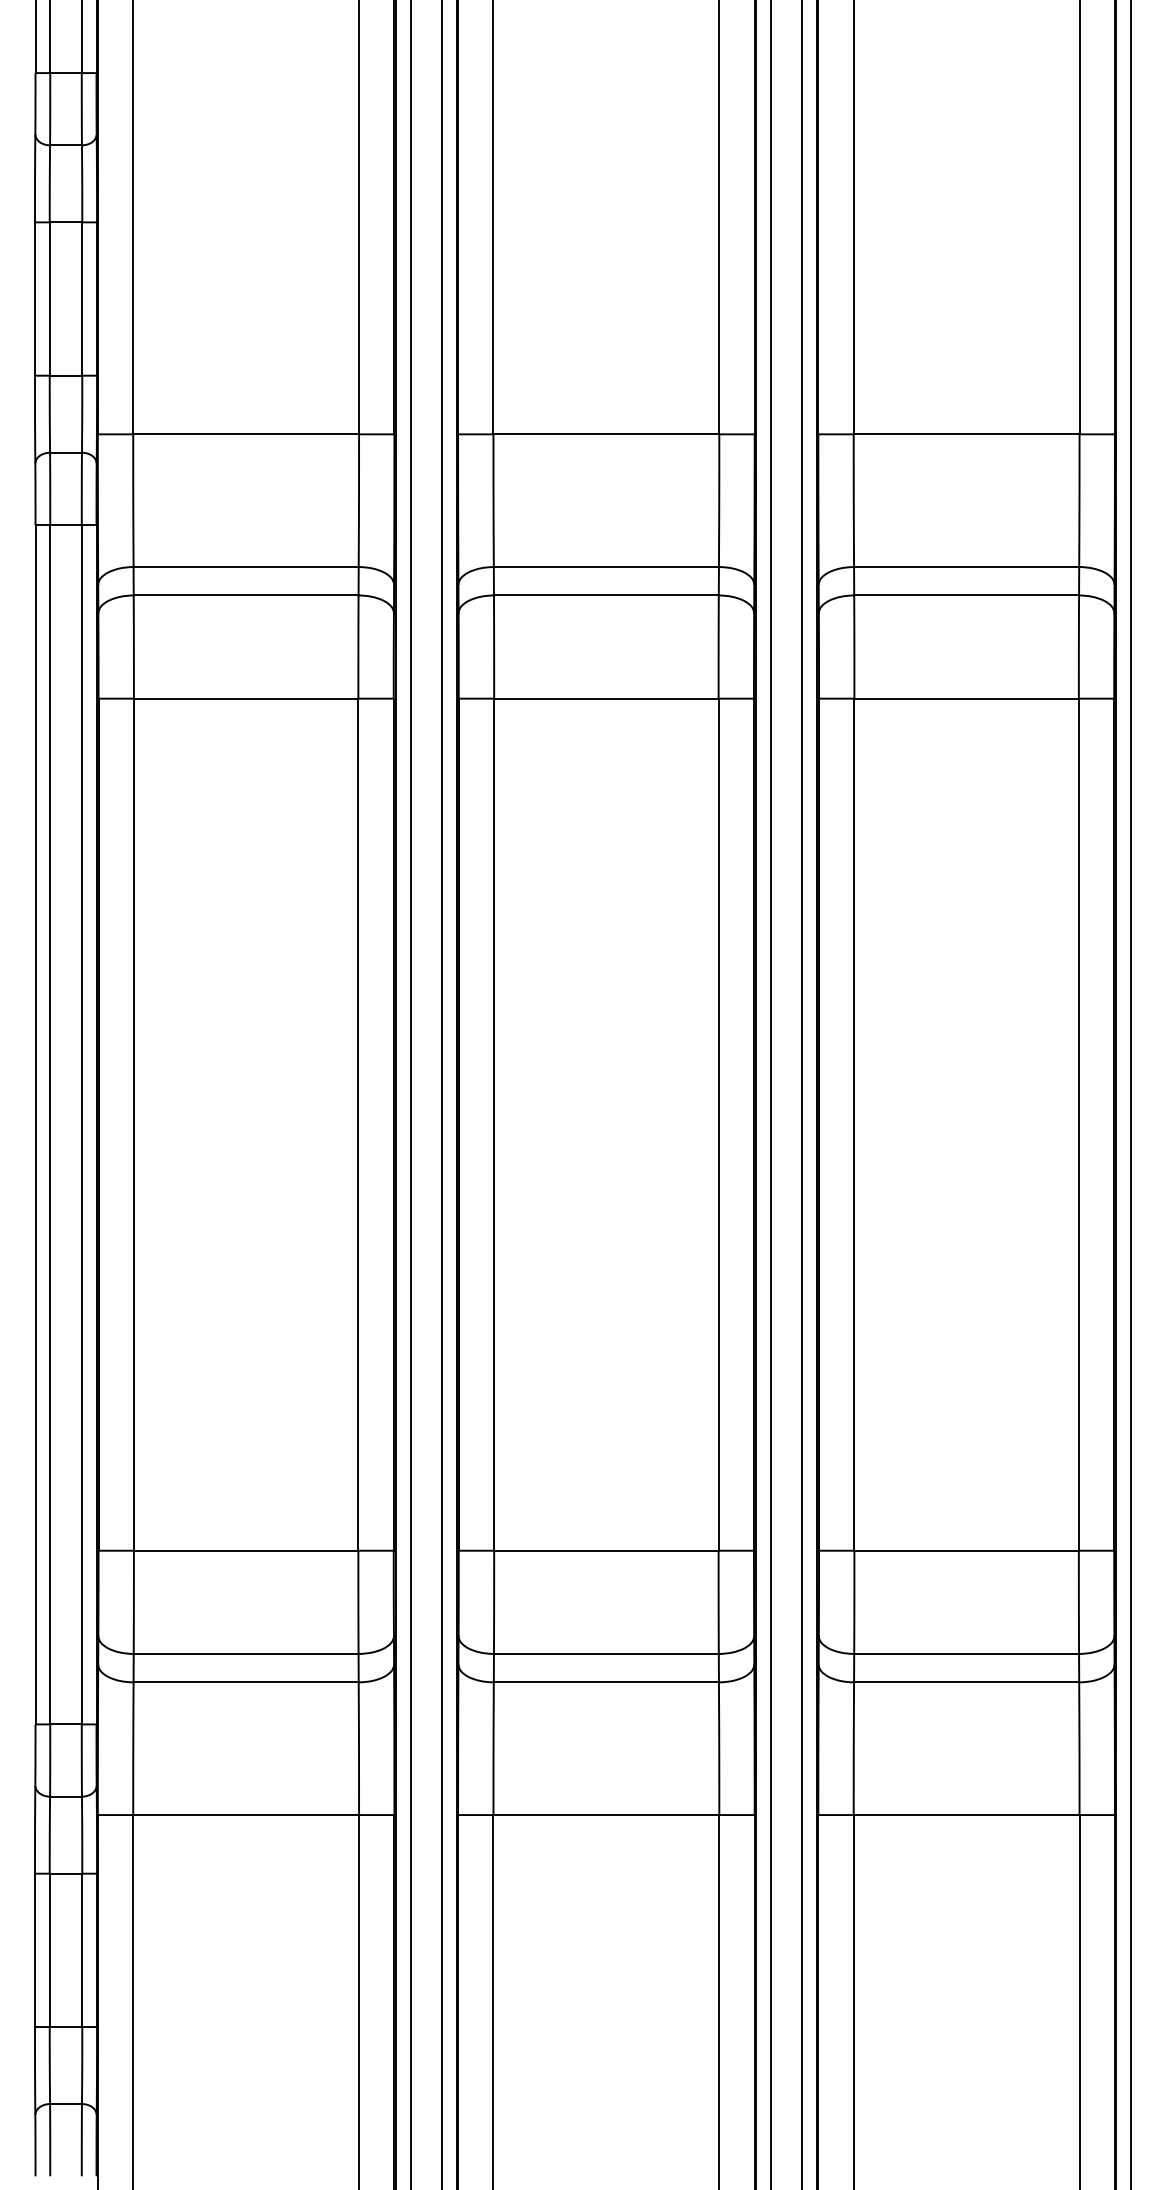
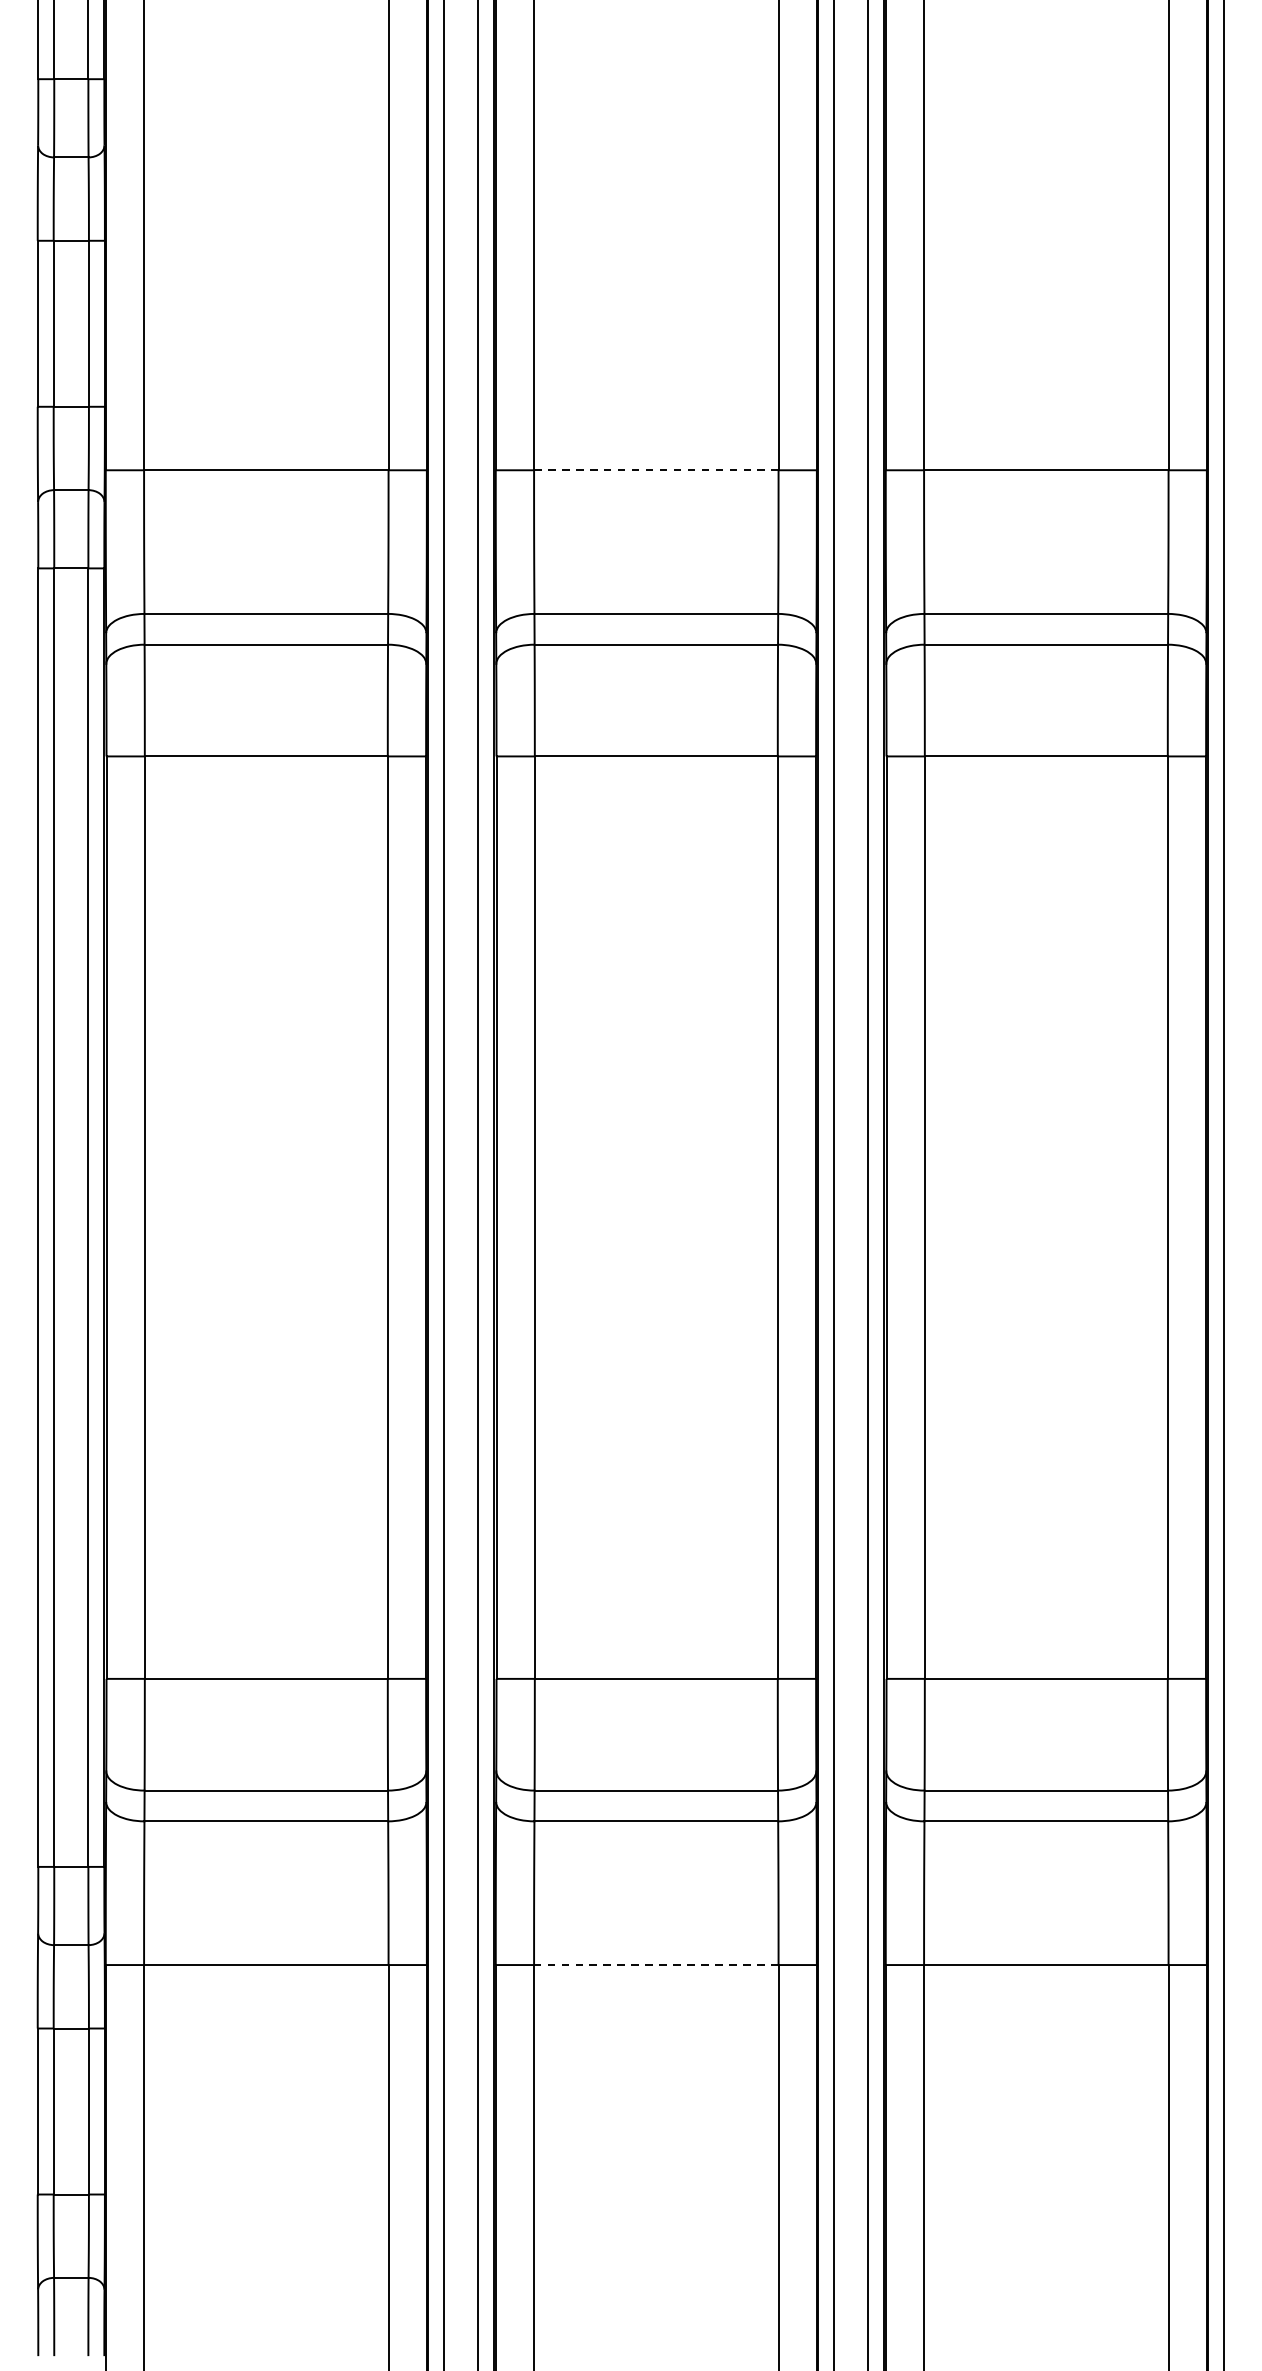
line: (606, 434) -> (656, 470), solid -> dashed
line: (606, 1815) -> (656, 1965), solid -> dashed

